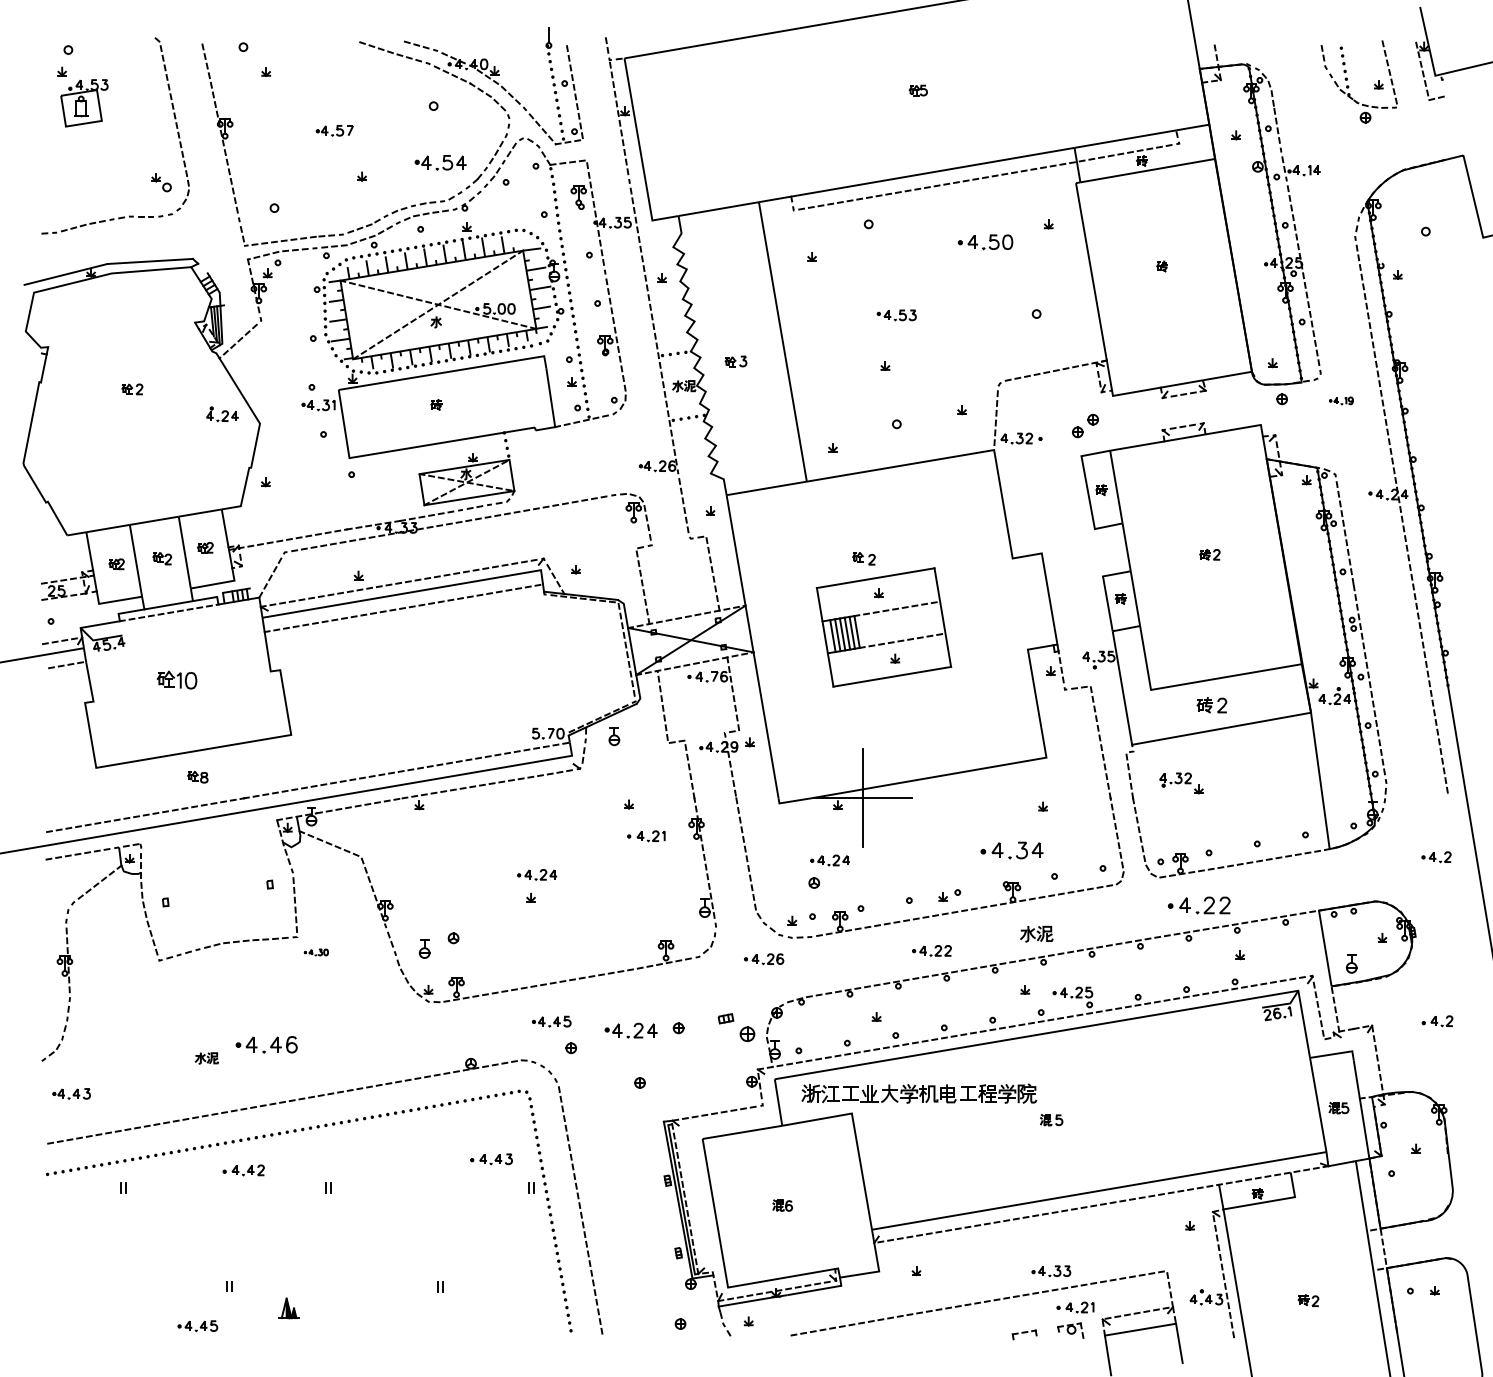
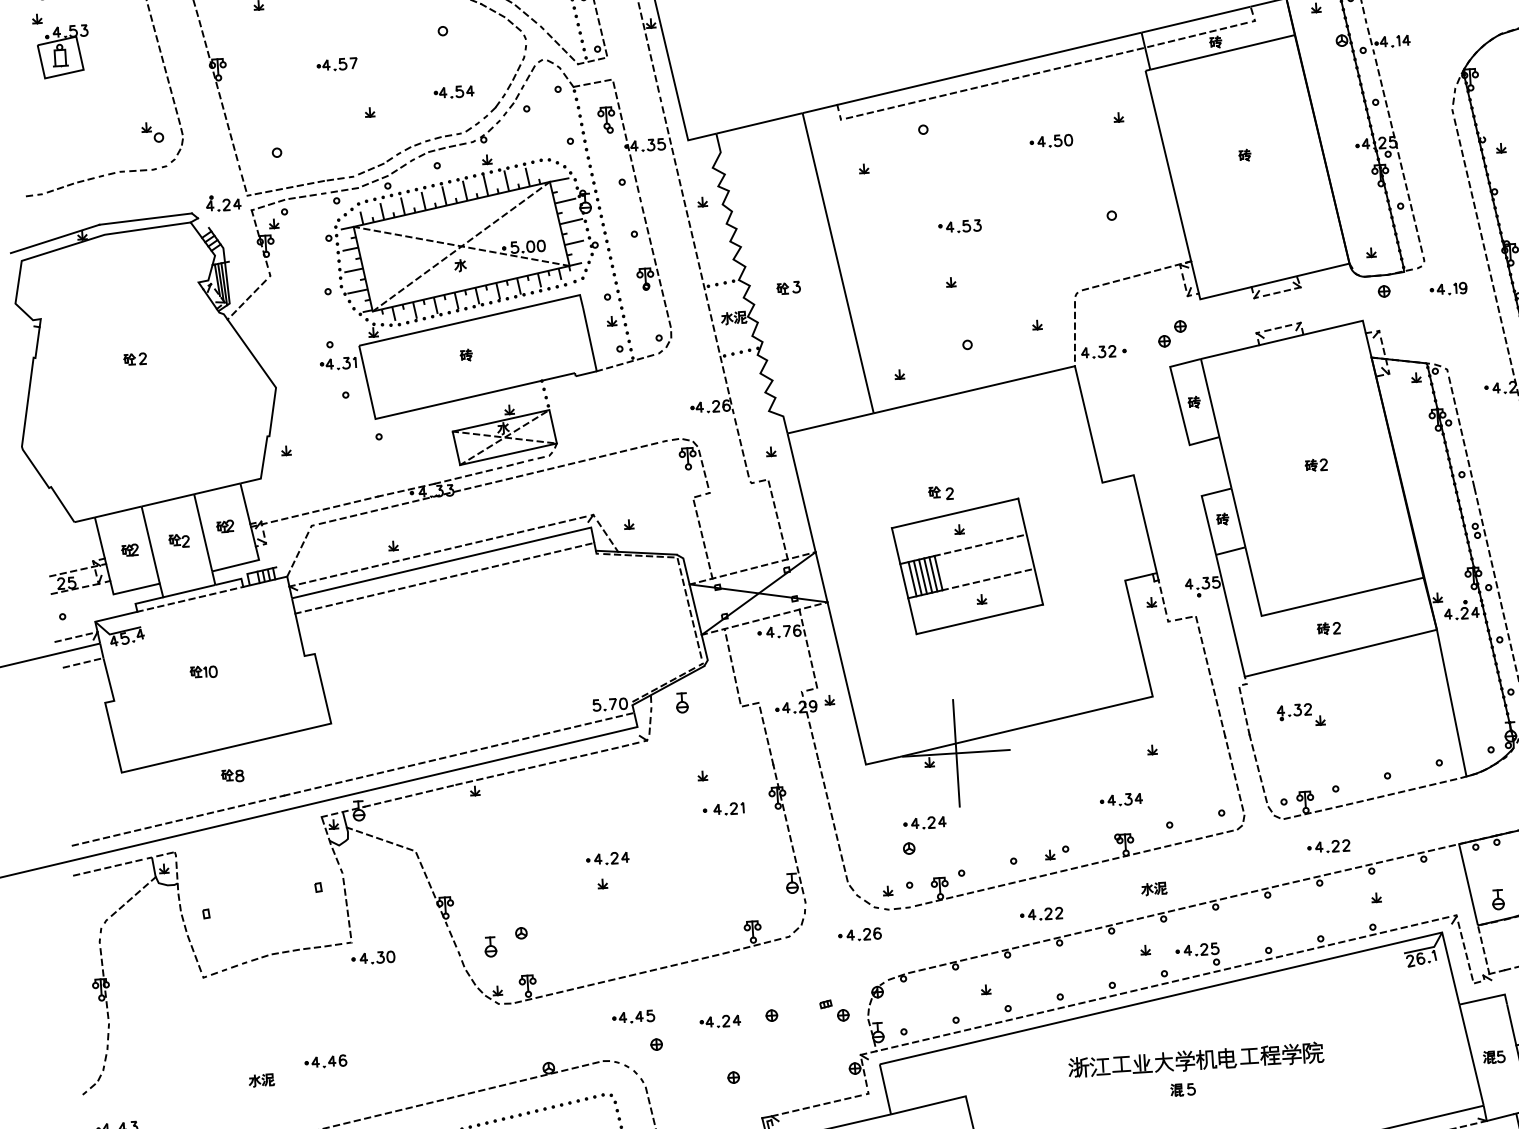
part: (439, 162) -> (453, 91), size x0.71
part: (985, 242) -> (1051, 141), size x0.71
part: (1341, 400) -> (1448, 288), size x1.43
part: (222, 414) -> (223, 203), moved
part: (177, 680) -> (204, 672), size x0.62
part: (1211, 705) -> (1328, 628), size x0.71
part: (1011, 850) -> (1121, 799), size x0.62
part: (1199, 905) -> (1329, 846), size x0.62
part: (1036, 934) -> (1154, 889), size x0.71
part: (316, 952) -> (373, 958), size x1.67
part: (735, 1026) -> (833, 1009), size x0.71
part: (630, 1030) -> (719, 1021), size x0.71
part: (266, 1044) -> (325, 1061), size x0.62
part: (919, 1093) -> (1196, 1059), moved

